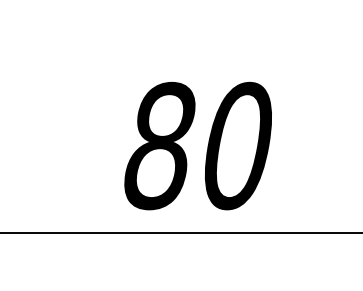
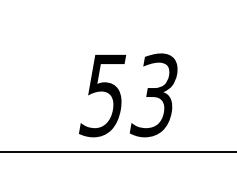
text: (196, 146) -> (128, 95), 80 -> 53

